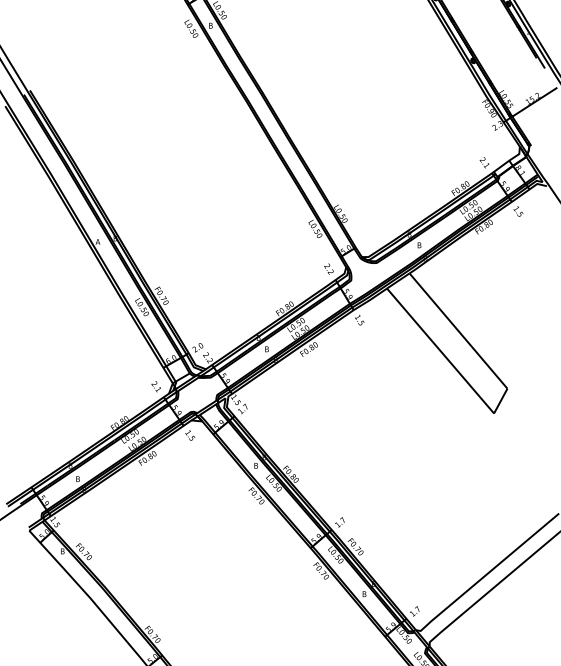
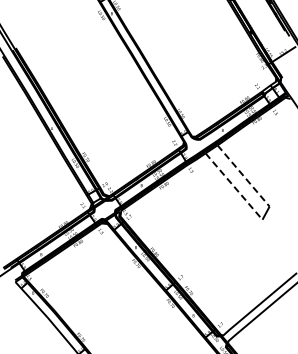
line: (458, 332) -> (243, 176), solid -> dashed
line: (441, 350) -> (234, 186), solid -> dashed

